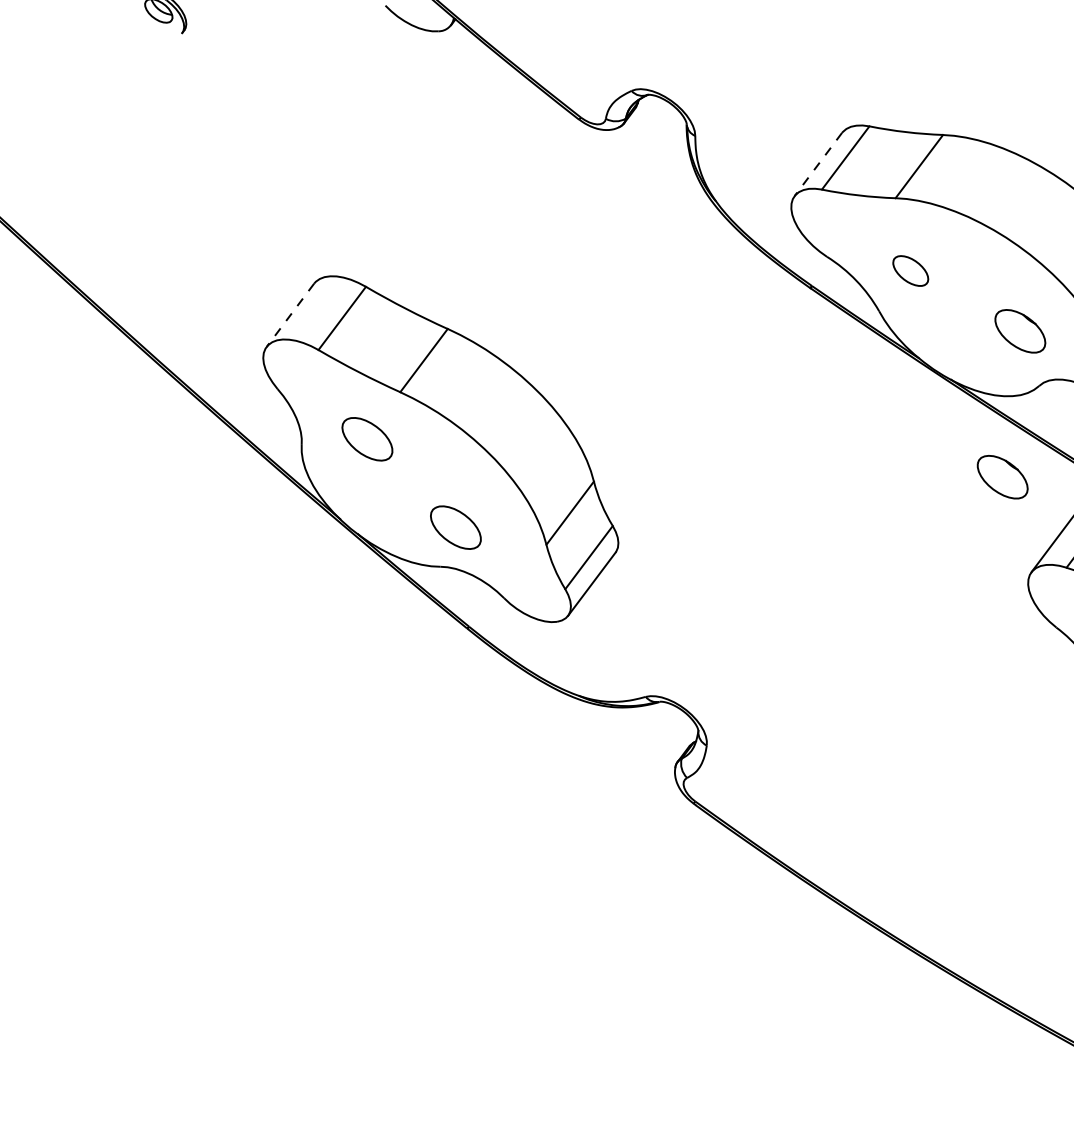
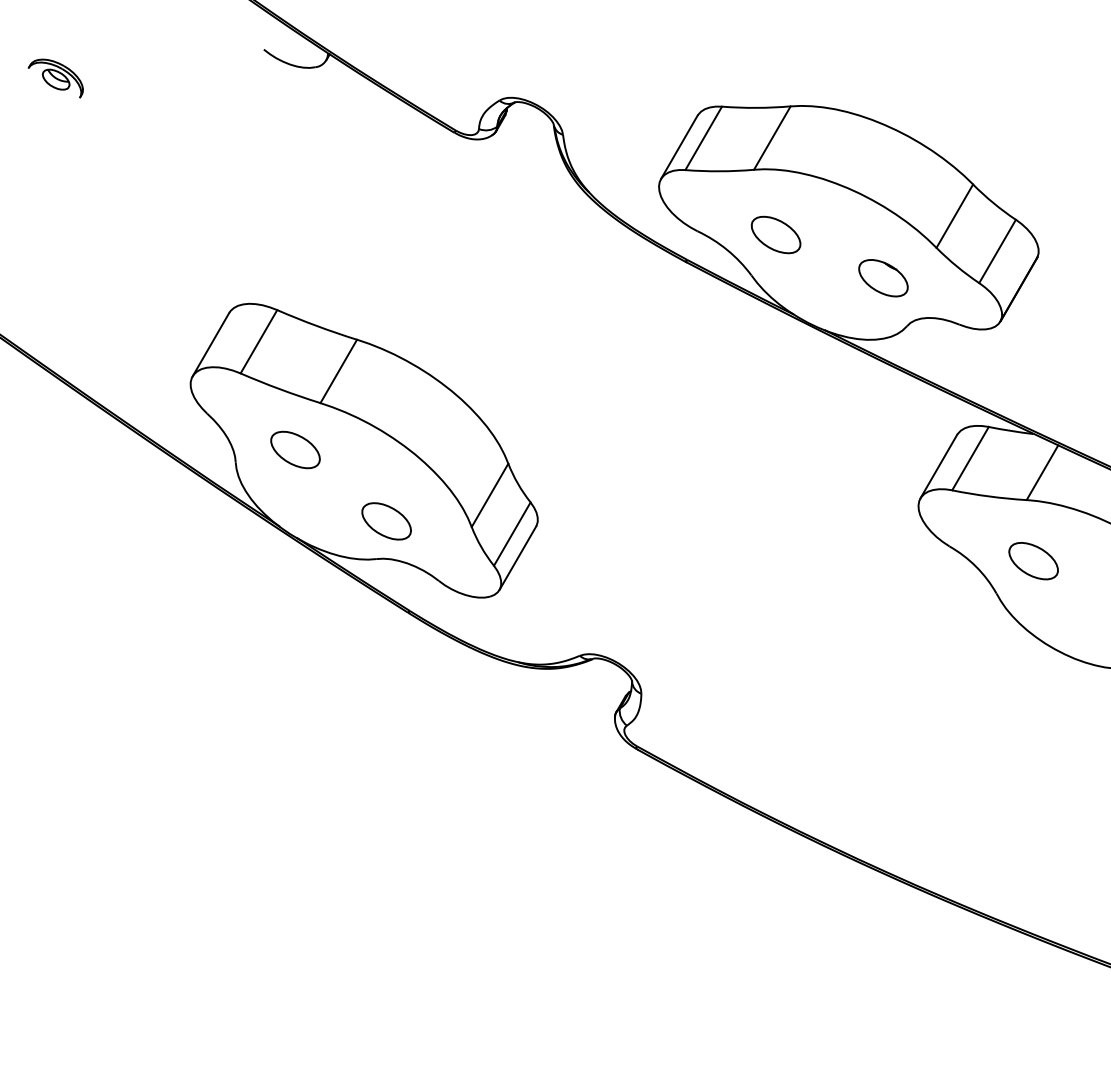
line: (818, 164) -> (679, 147), dashed -> solid
part: (910, 270) -> (775, 234), size x1.43
line: (289, 315) -> (210, 344), dashed -> solid
part: (1002, 477) -> (883, 414), removed

